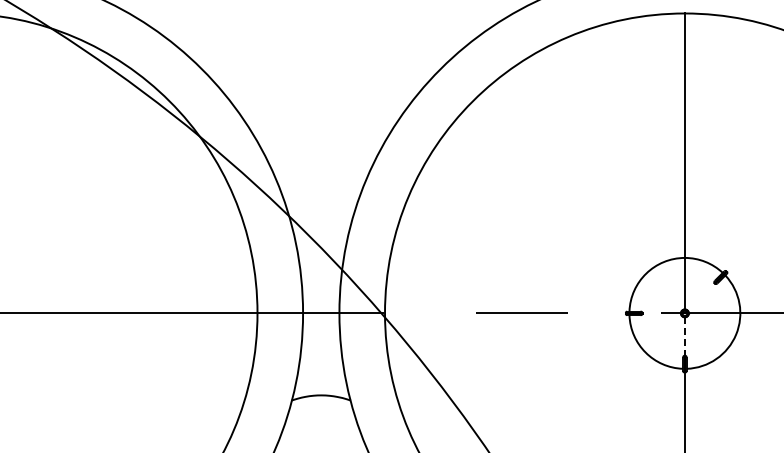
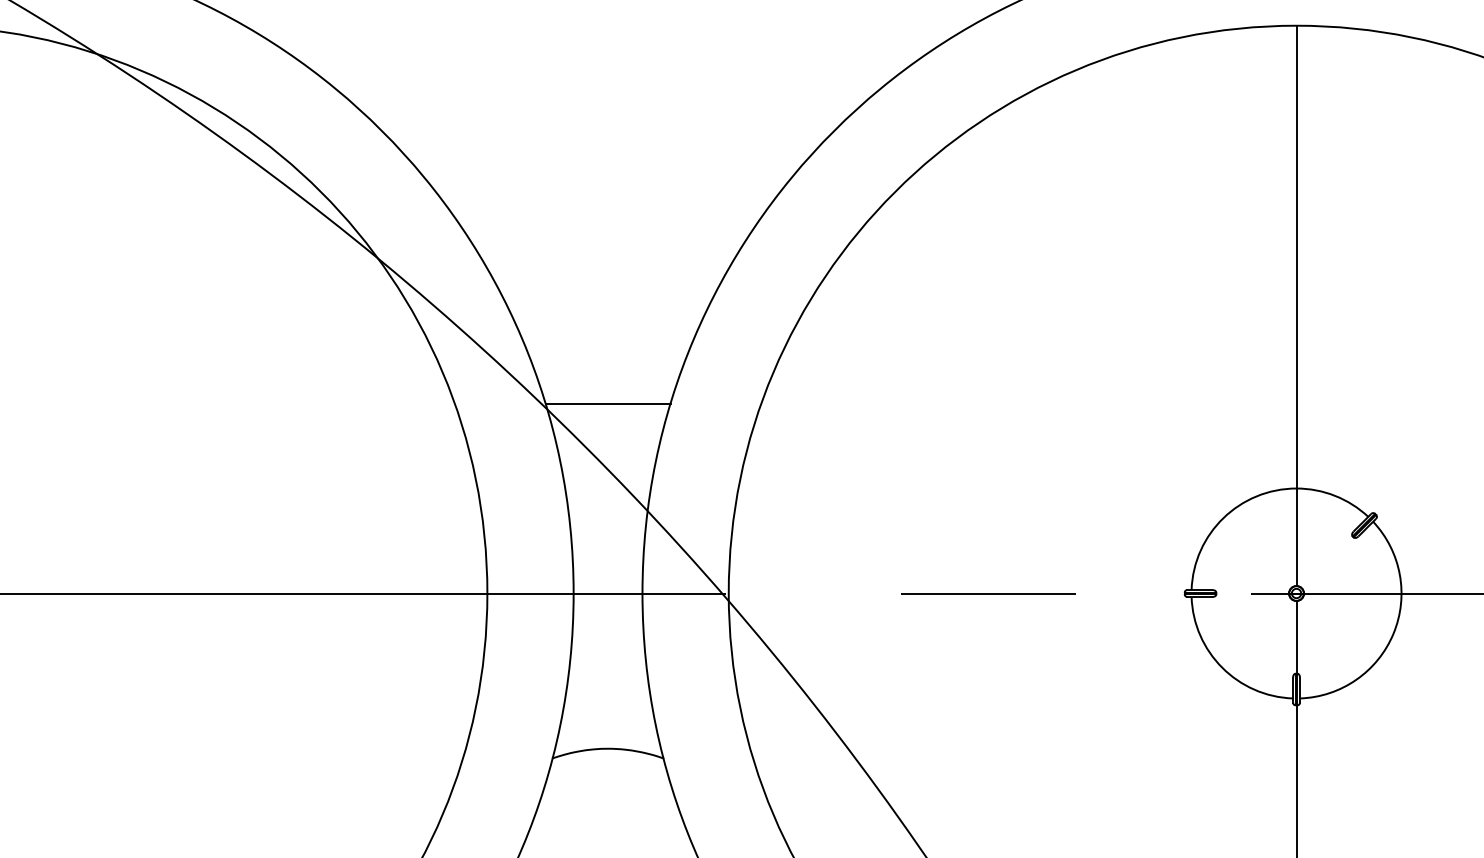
line: (321, 213) -> (608, 404), added
line: (684, 337) -> (1295, 639), dashed -> solid

